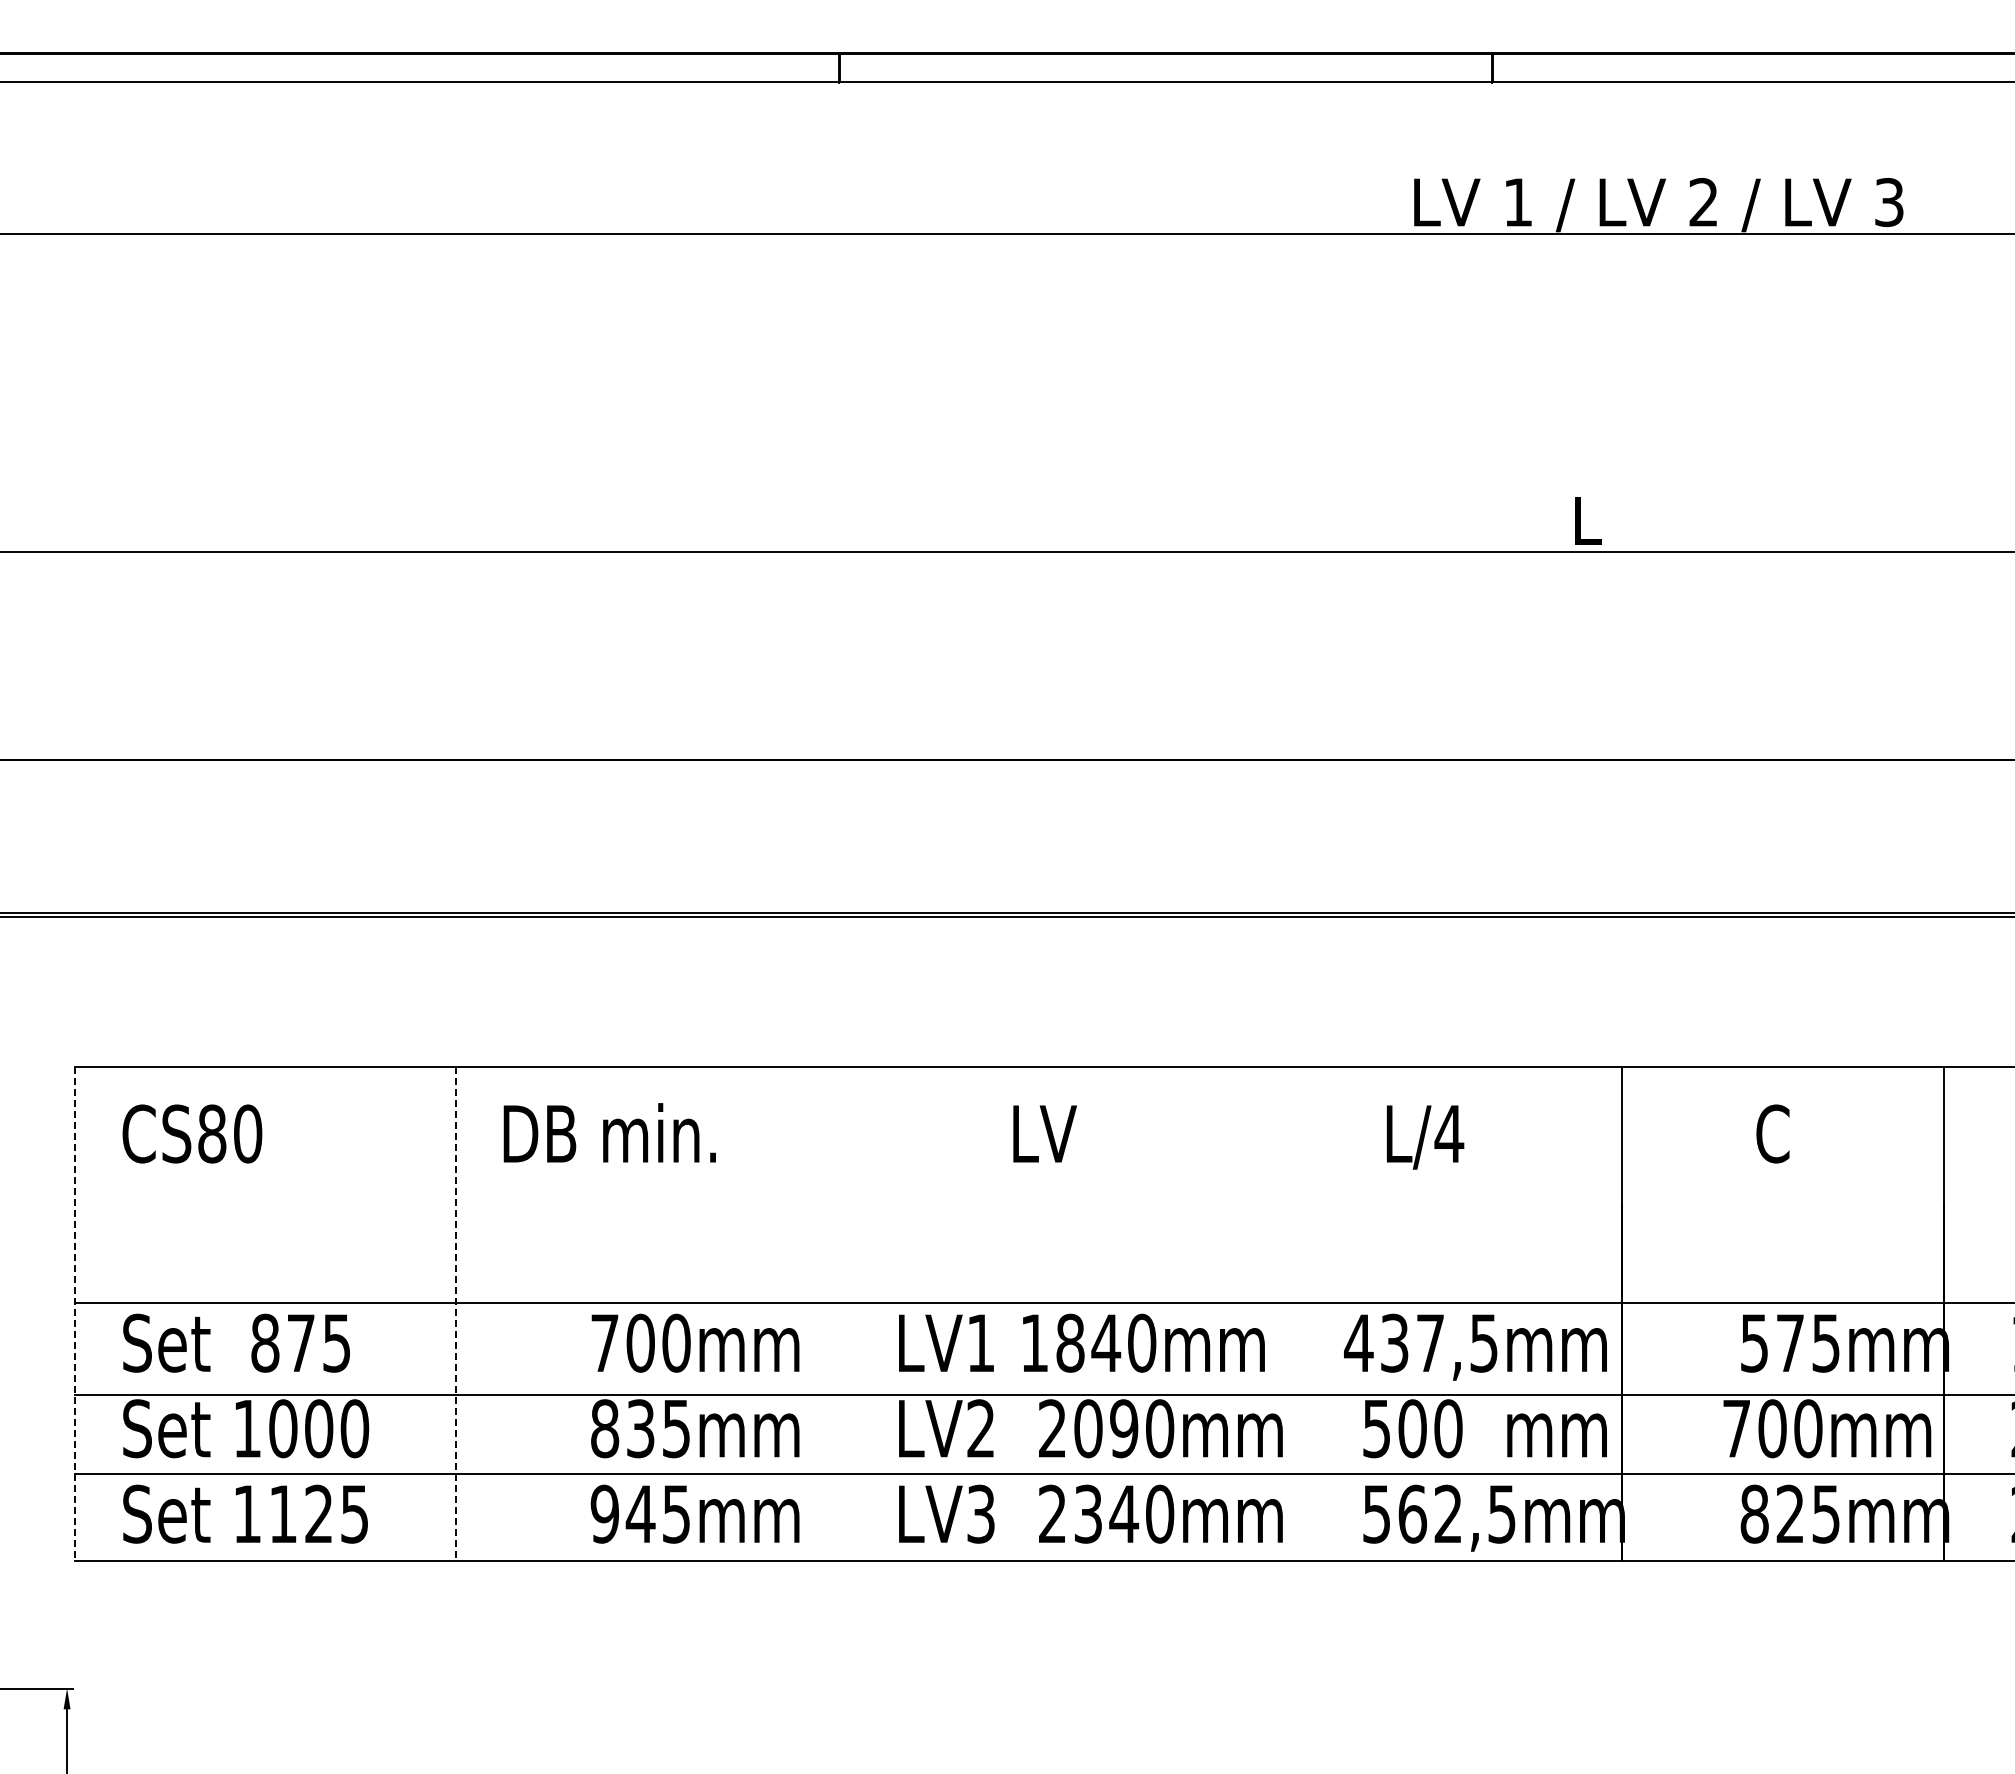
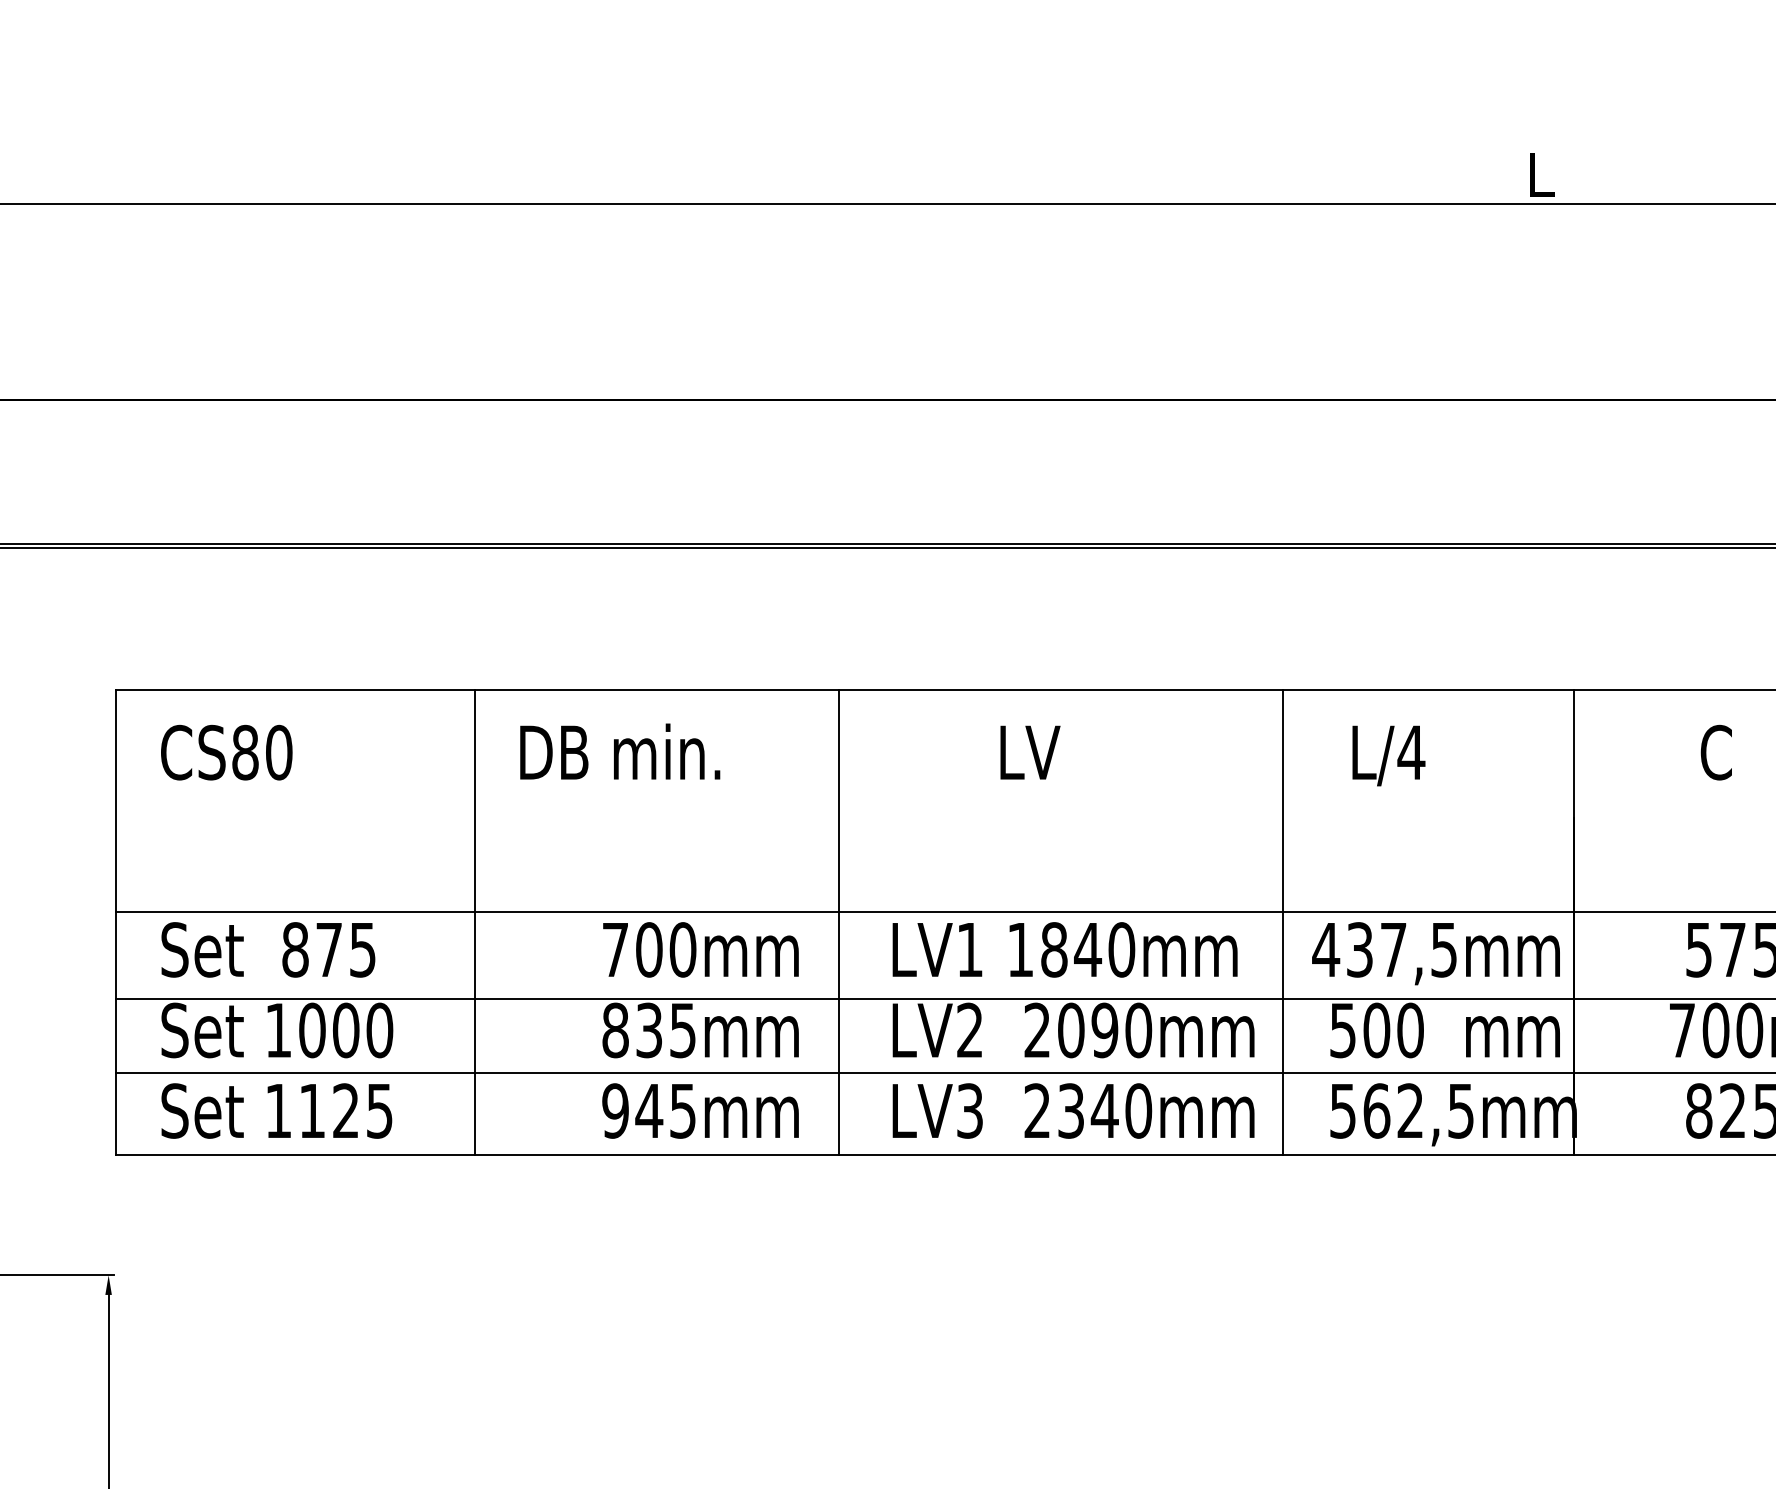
line: (75, 1313) -> (116, 921), dashed -> solid
line: (455, 1313) -> (474, 921), dashed -> solid
line: (842, 1313) -> (839, 921), added
line: (1313, 1313) -> (1283, 921), added

